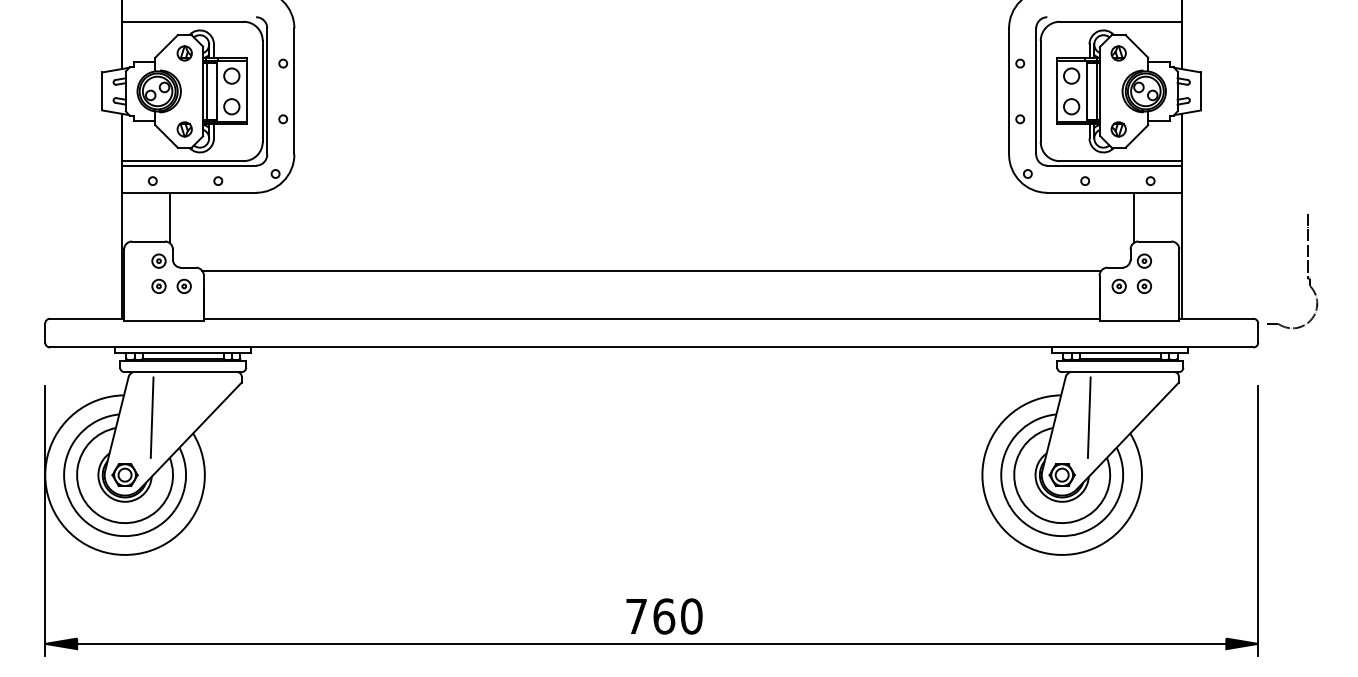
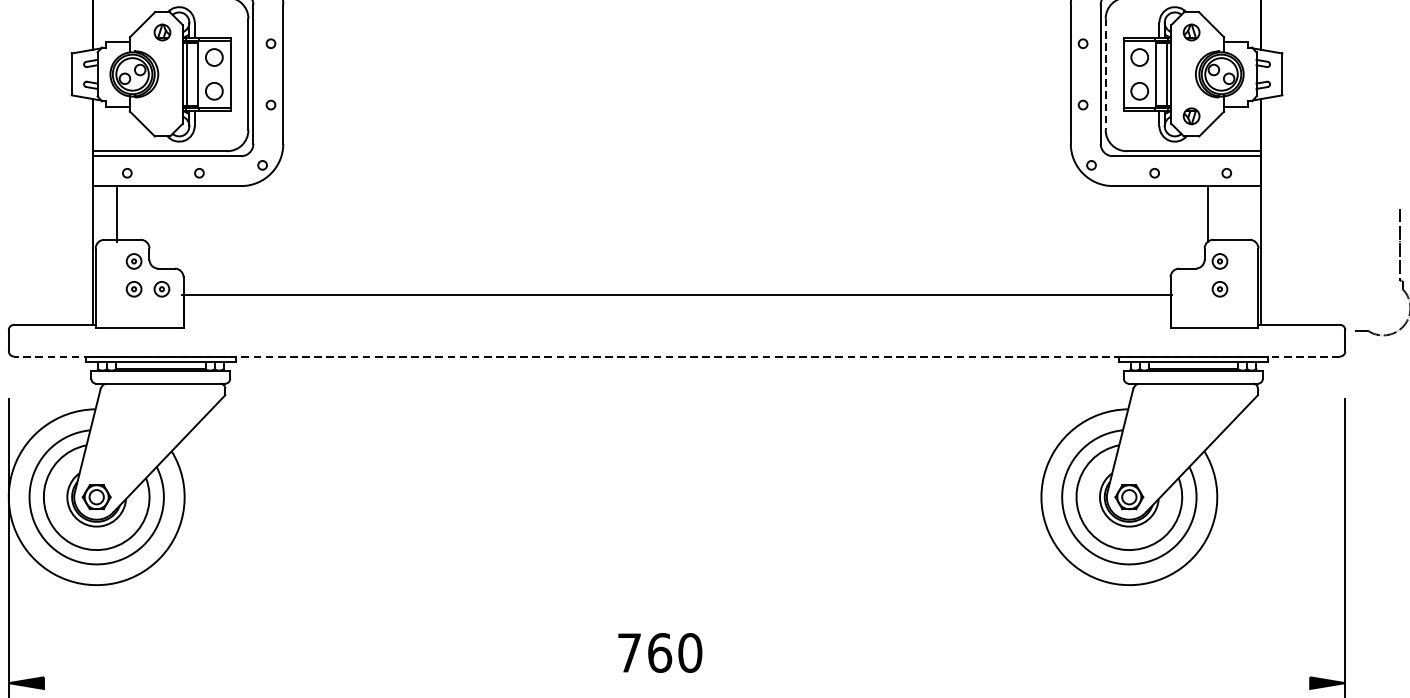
line: (1040, 91) -> (1105, 74), solid -> dashed
part: (184, 129) -> (162, 116), removed
line: (169, 217) -> (117, 213), moved
line: (651, 270) -> (676, 294), moved
part: (1118, 285) -> (1191, 288), removed
line: (651, 318) -> (676, 324), removed
line: (651, 347) -> (676, 356), solid -> dashed
line: (151, 417) -> (125, 433), removed
line: (1088, 417) -> (1158, 433), removed
text: (664, 616) -> (660, 652), moved
line: (651, 643) -> (676, 682), removed

